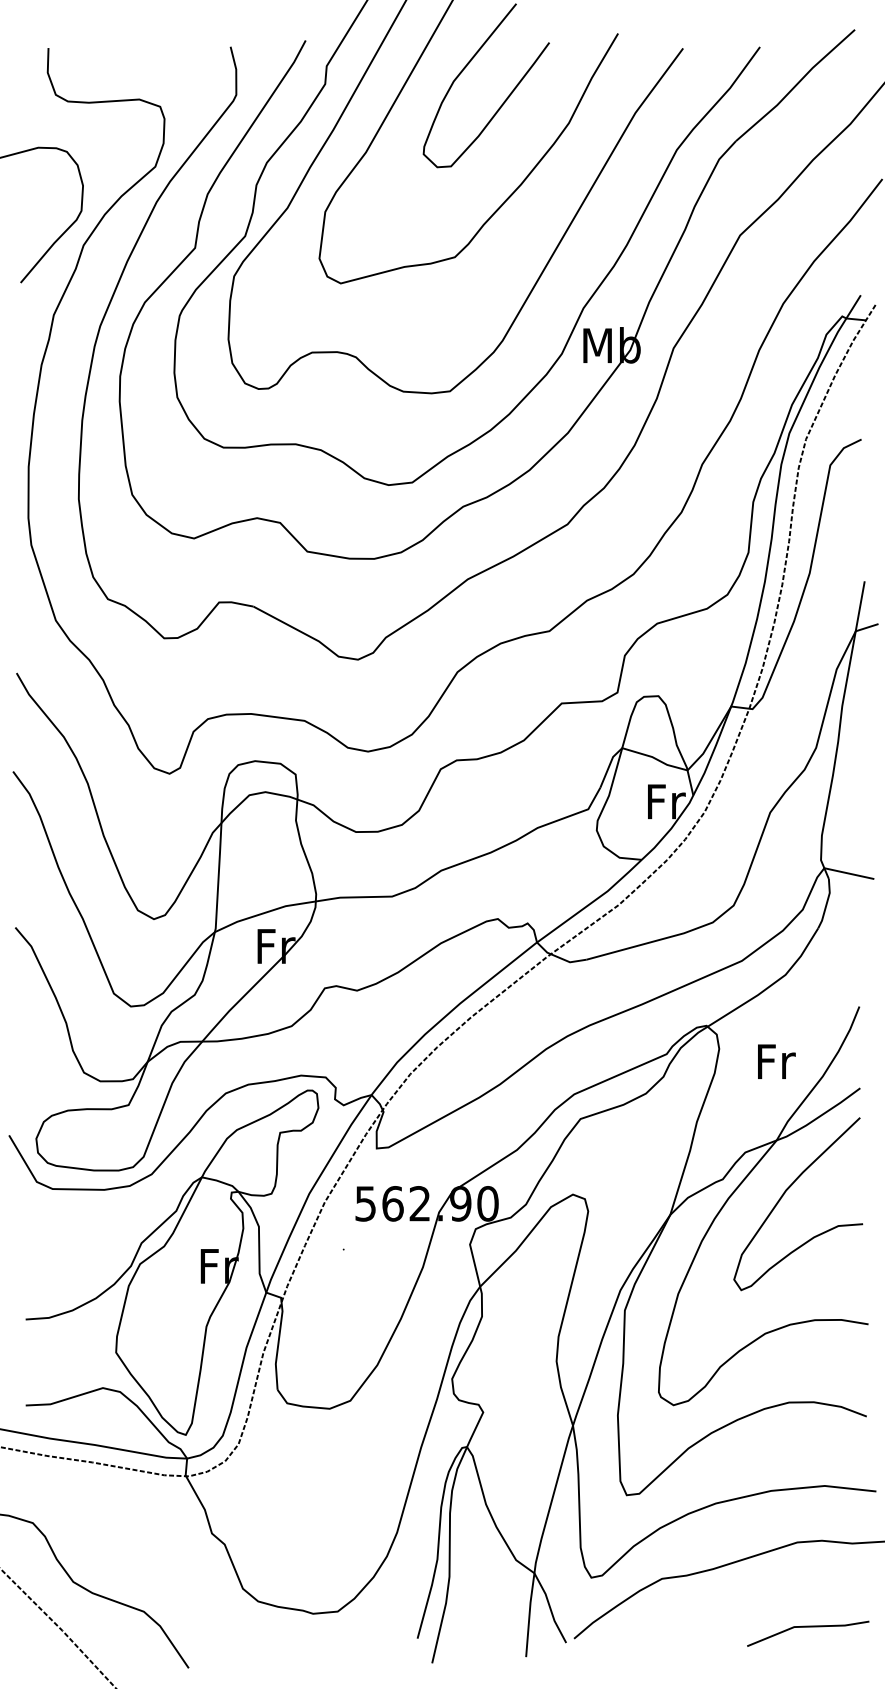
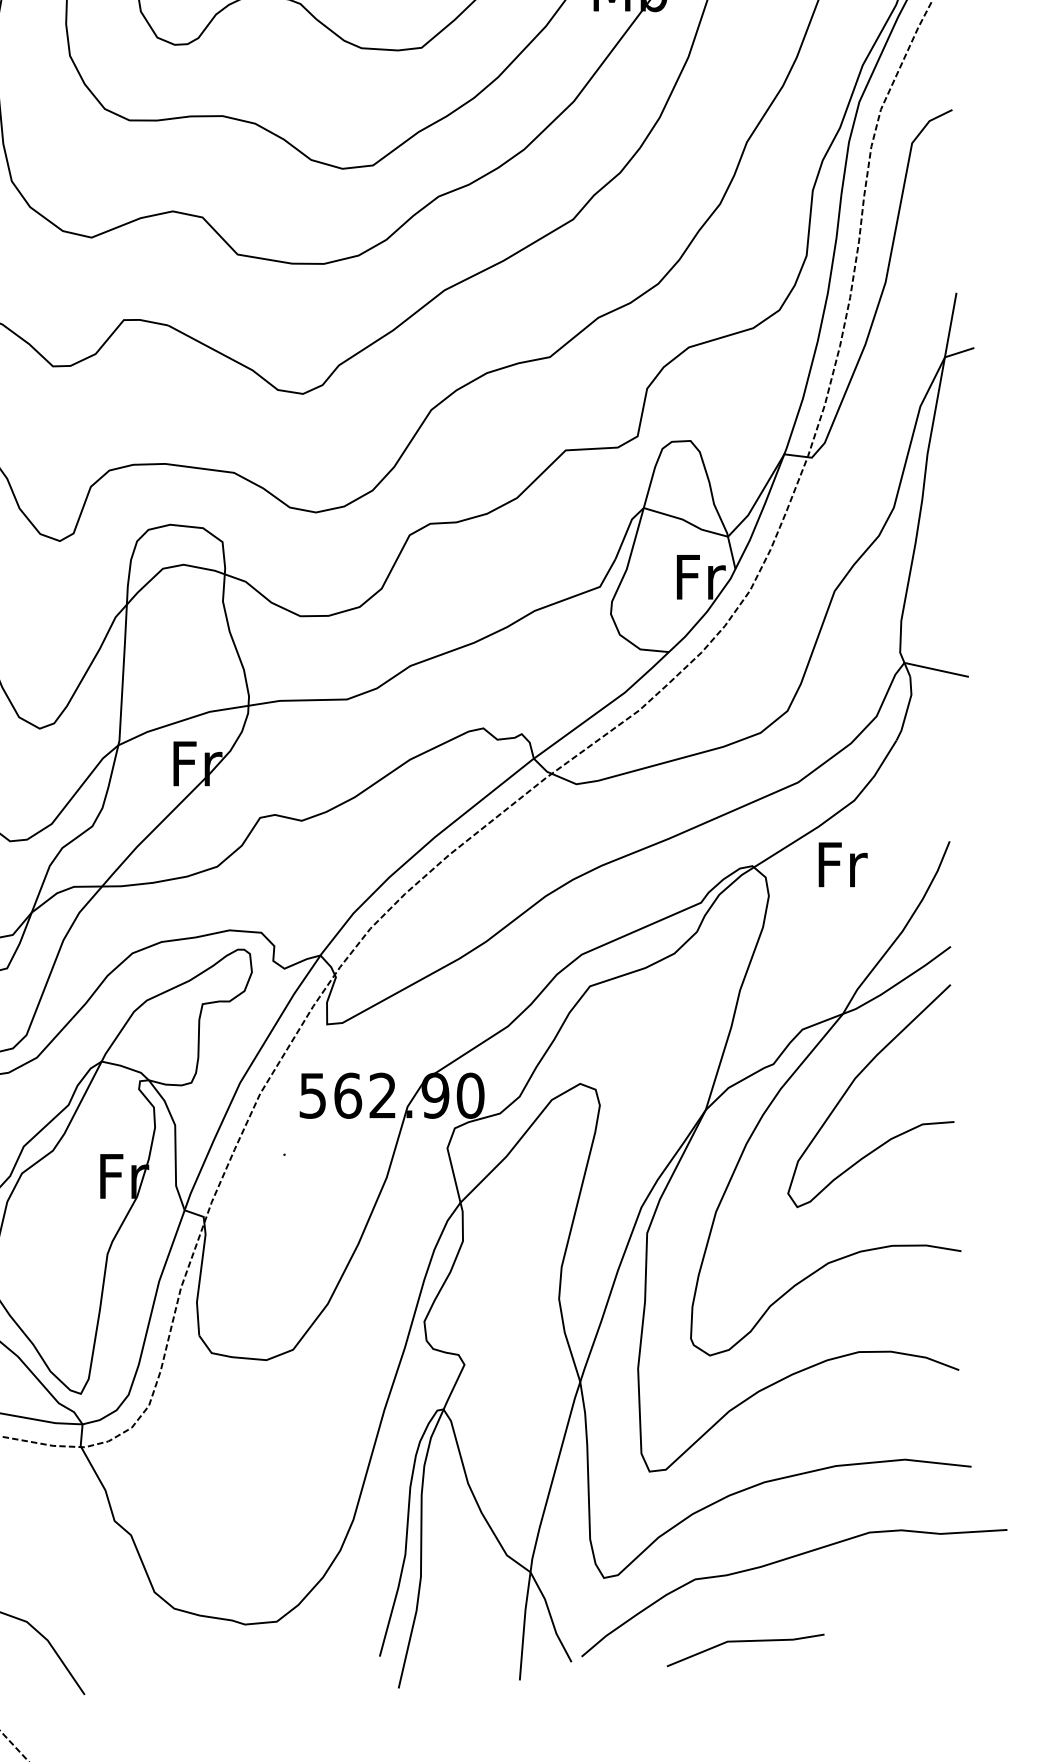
text: (776, 1061) -> (842, 864), moved
line: (808, 1627) -> (746, 1642), moved

